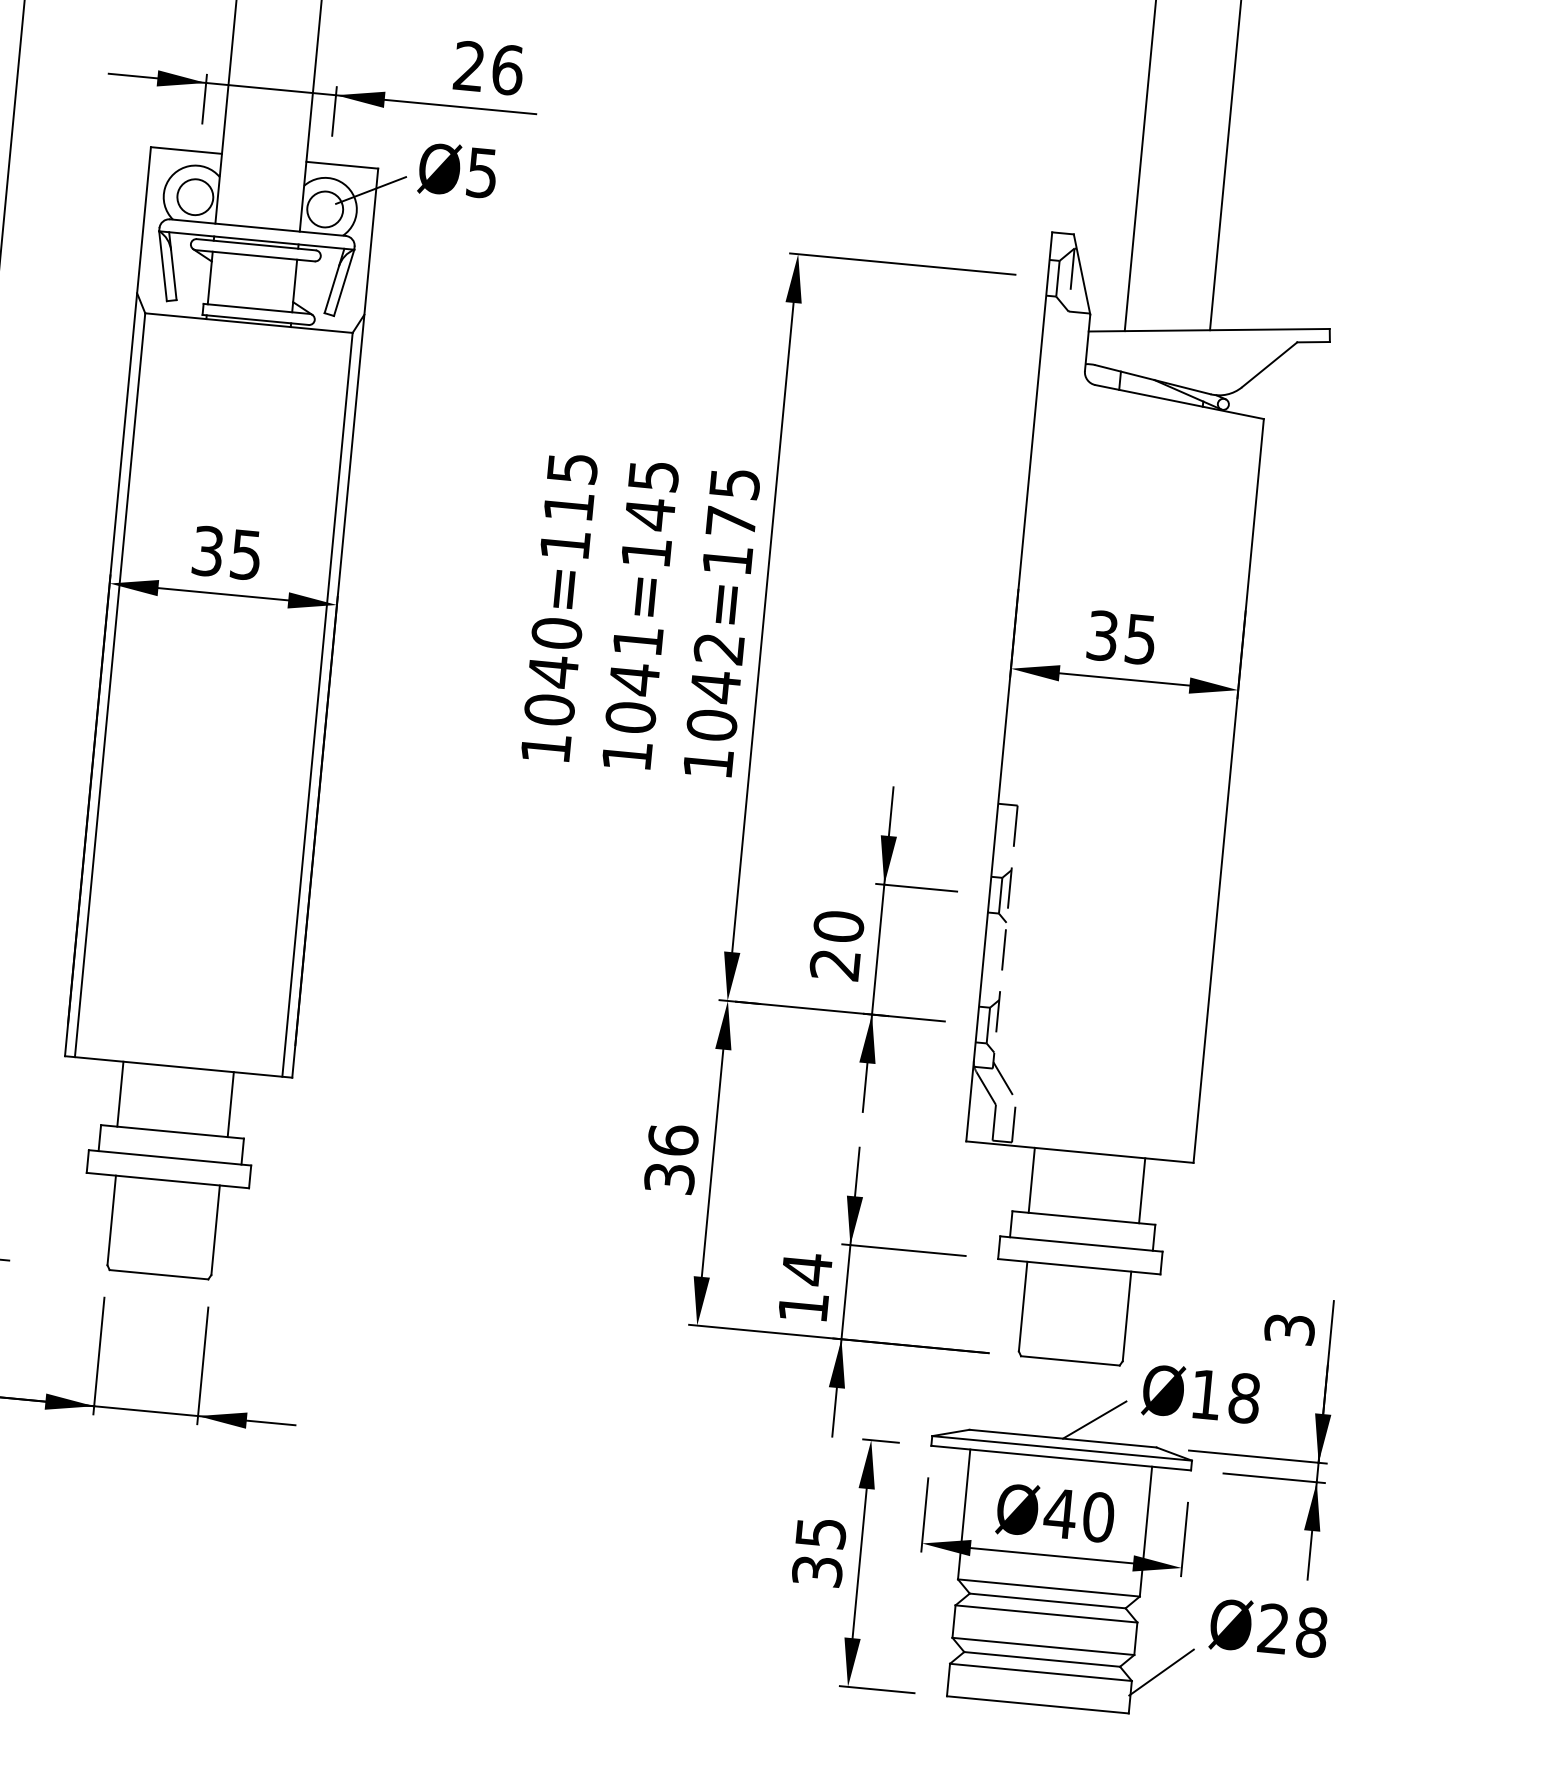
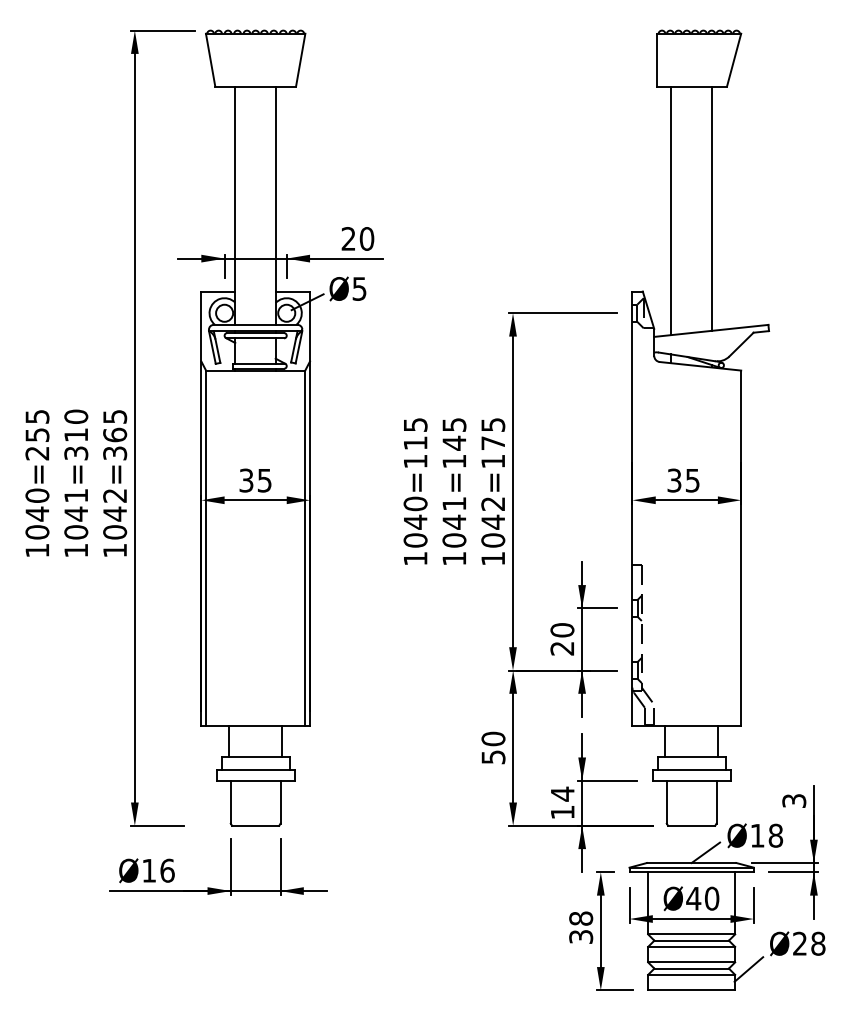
text: (506, 68) -> (366, 238), 26 -> 20
text: (671, 1158) -> (493, 747), 36 -> 50
text: (821, 1532) -> (581, 918), 35 -> 38

